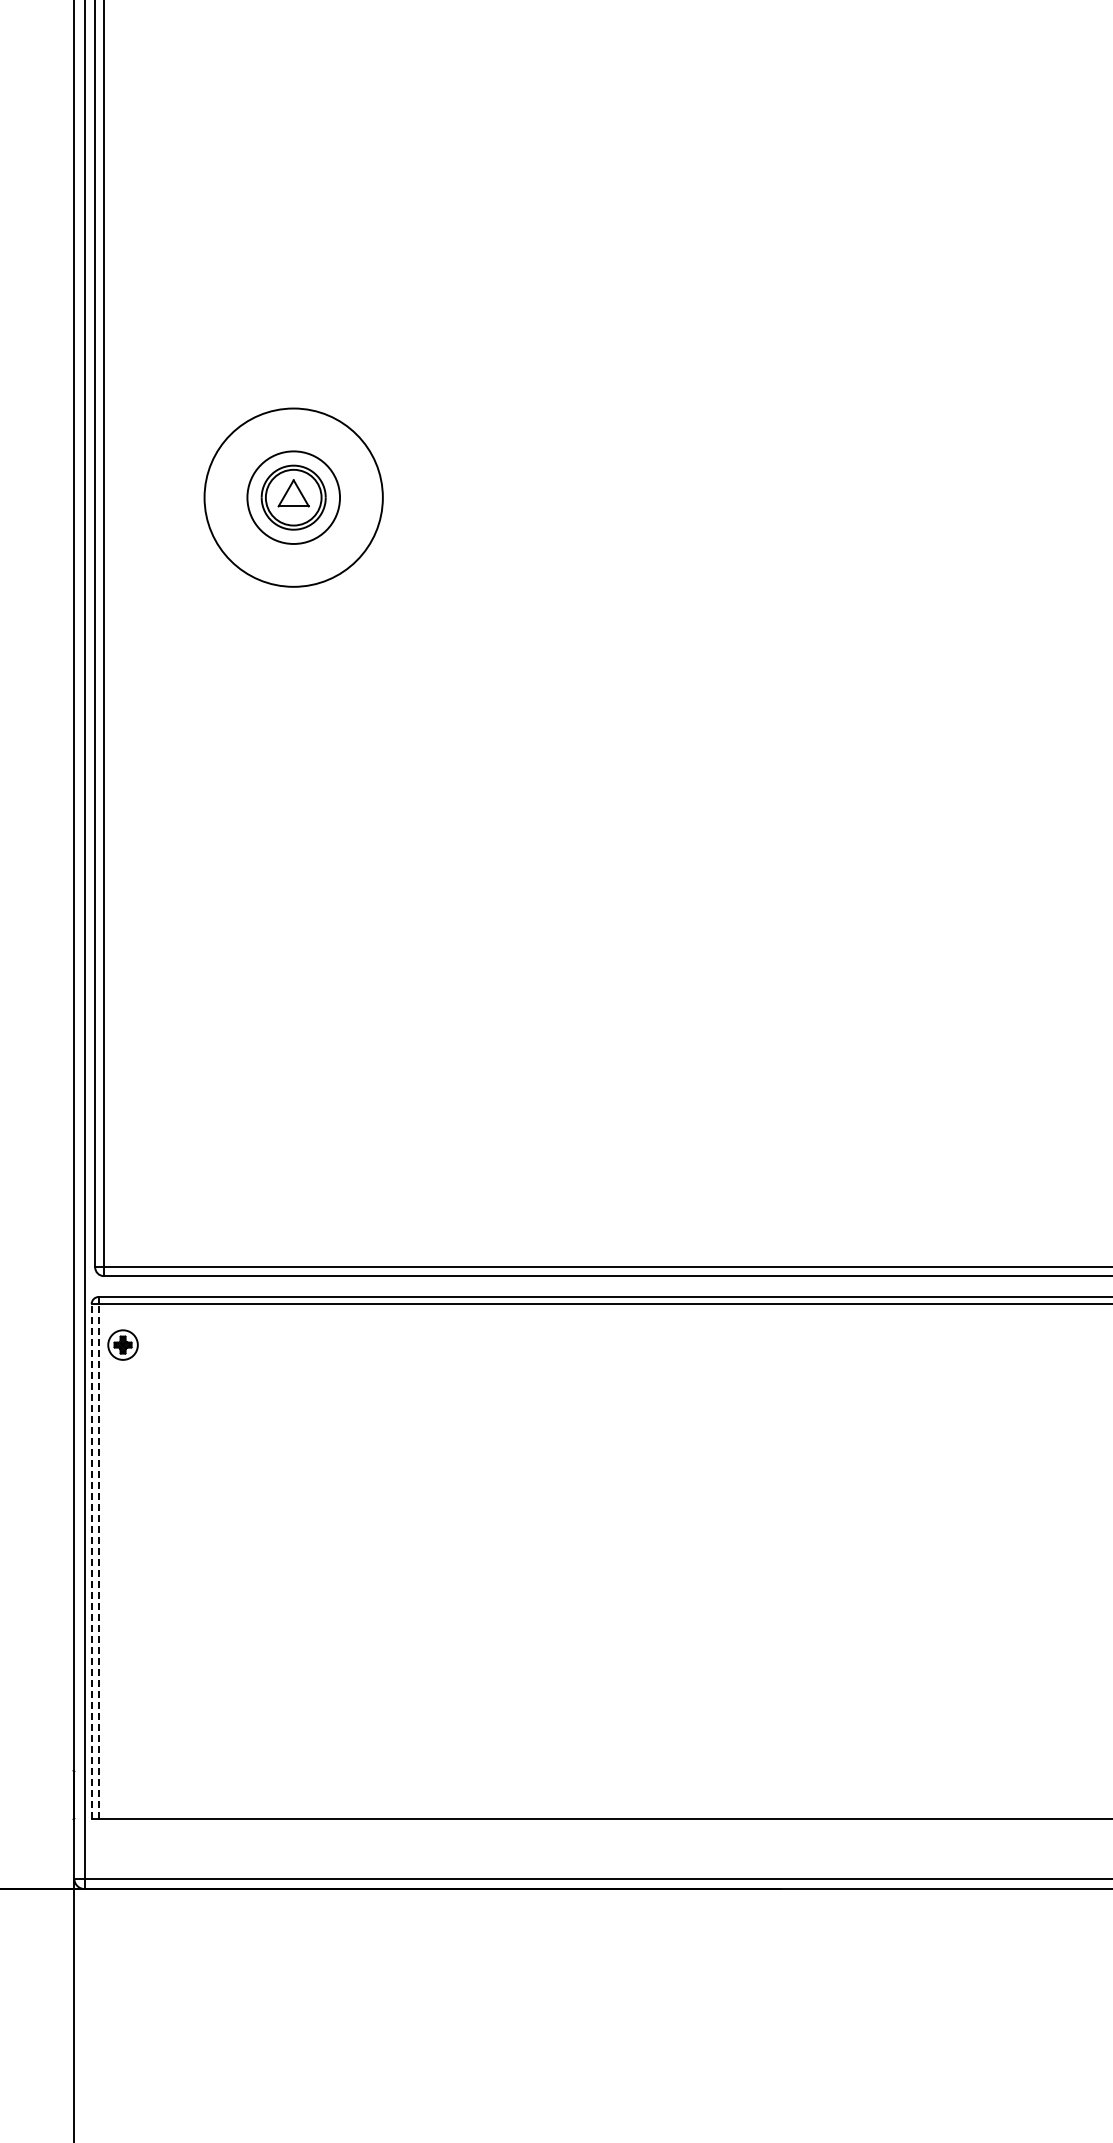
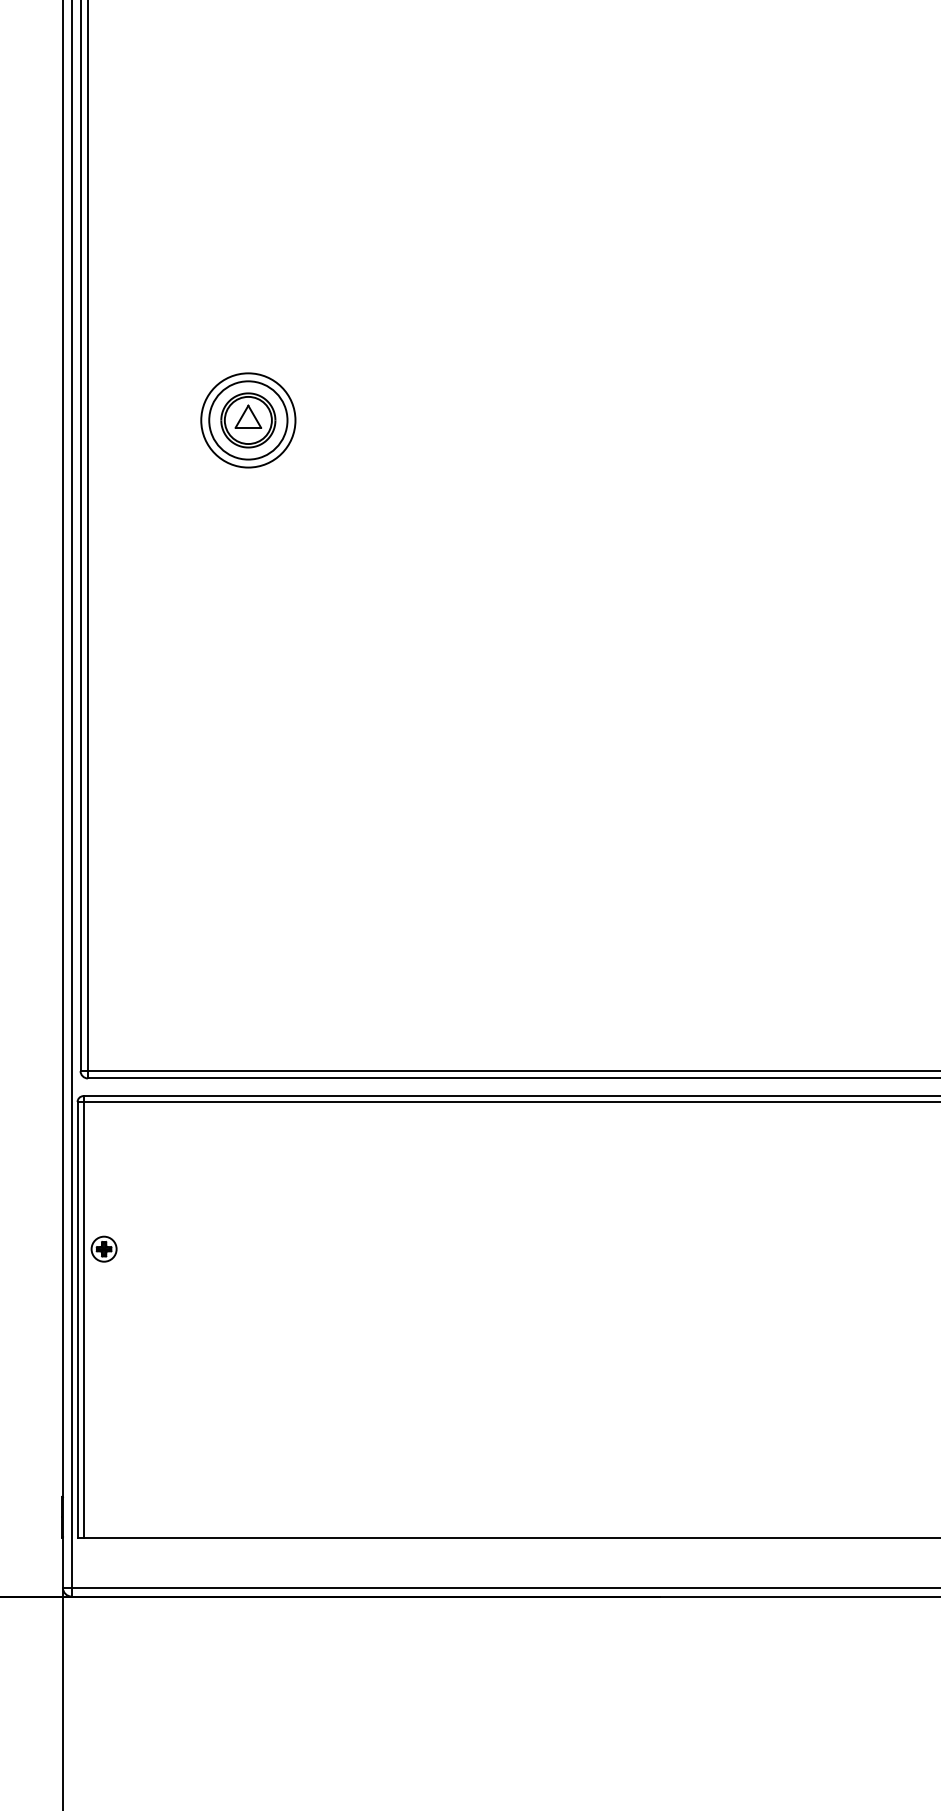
circle: (293, 497) -> (248, 420), size x0.62
part: (122, 1344) -> (103, 1248), moved
line: (91, 1561) -> (77, 1319), dashed -> solid
line: (98, 1561) -> (83, 1319), dashed -> solid

